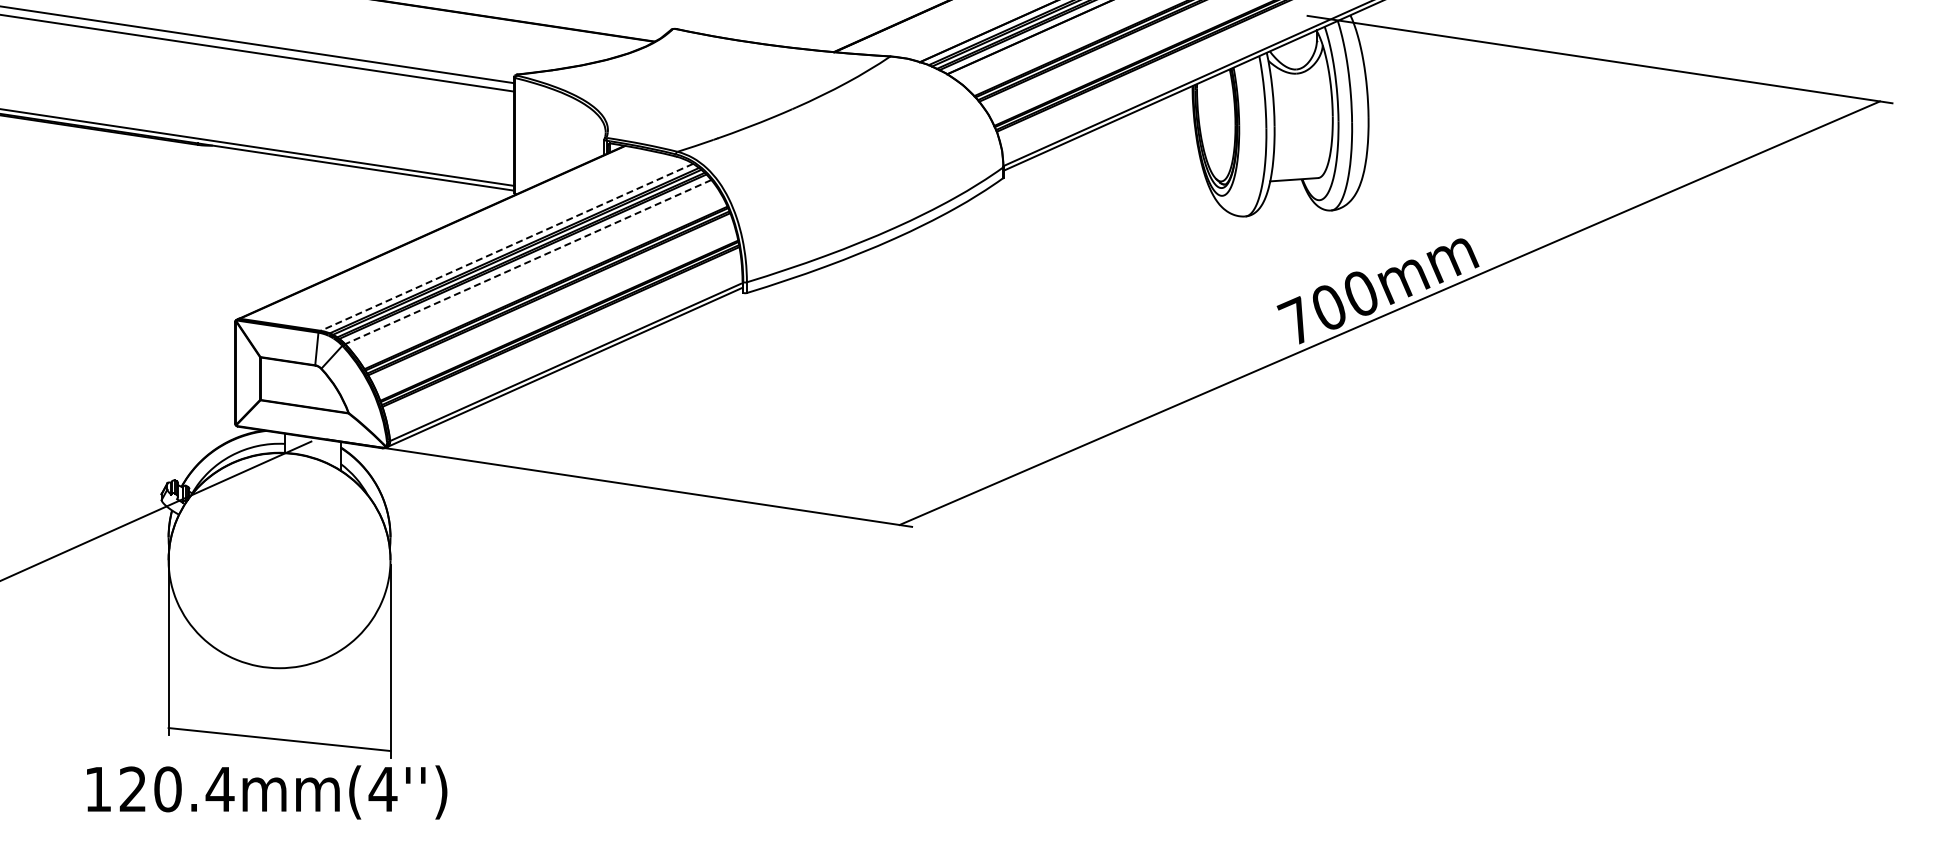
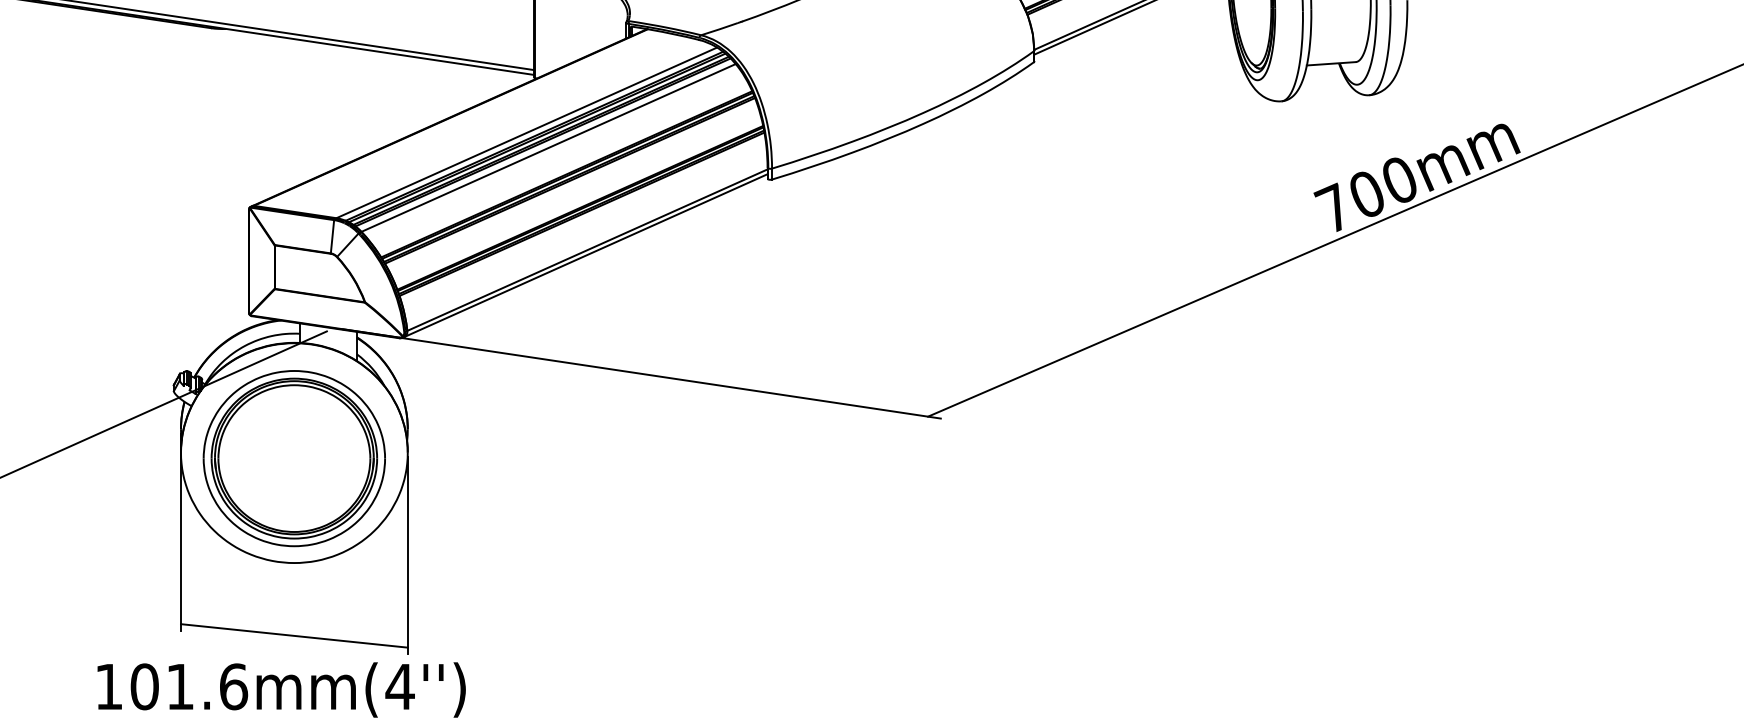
line: (505, 247) -> (525, 133), dashed -> solid
line: (527, 262) -> (547, 148), dashed -> solid
part: (279, 565) -> (294, 458), added
text: (176, 789) -> (189, 686), 120.4mm(4'') -> 101.6mm(4'')

